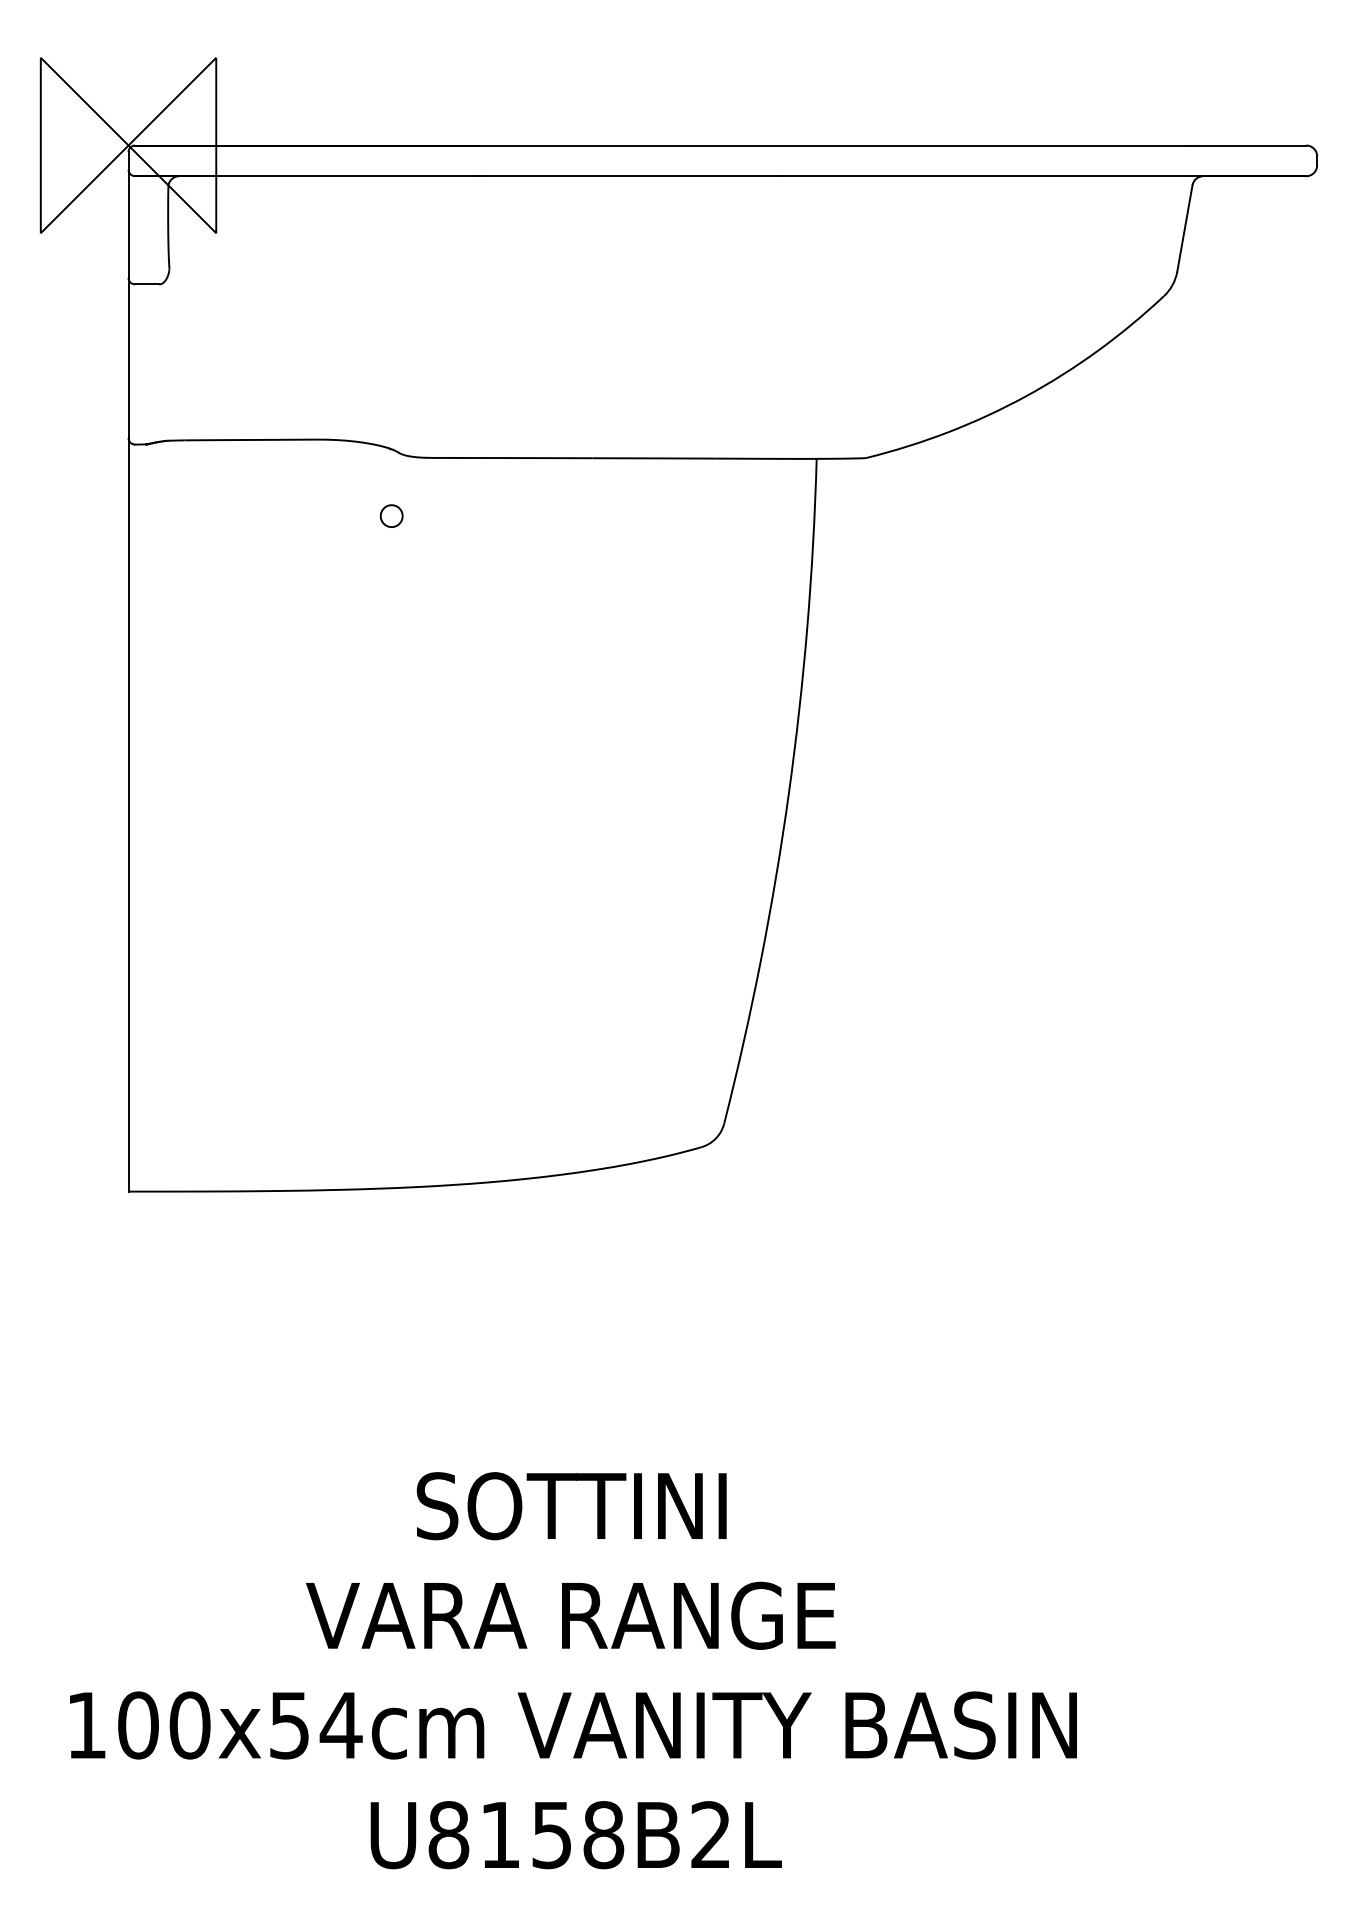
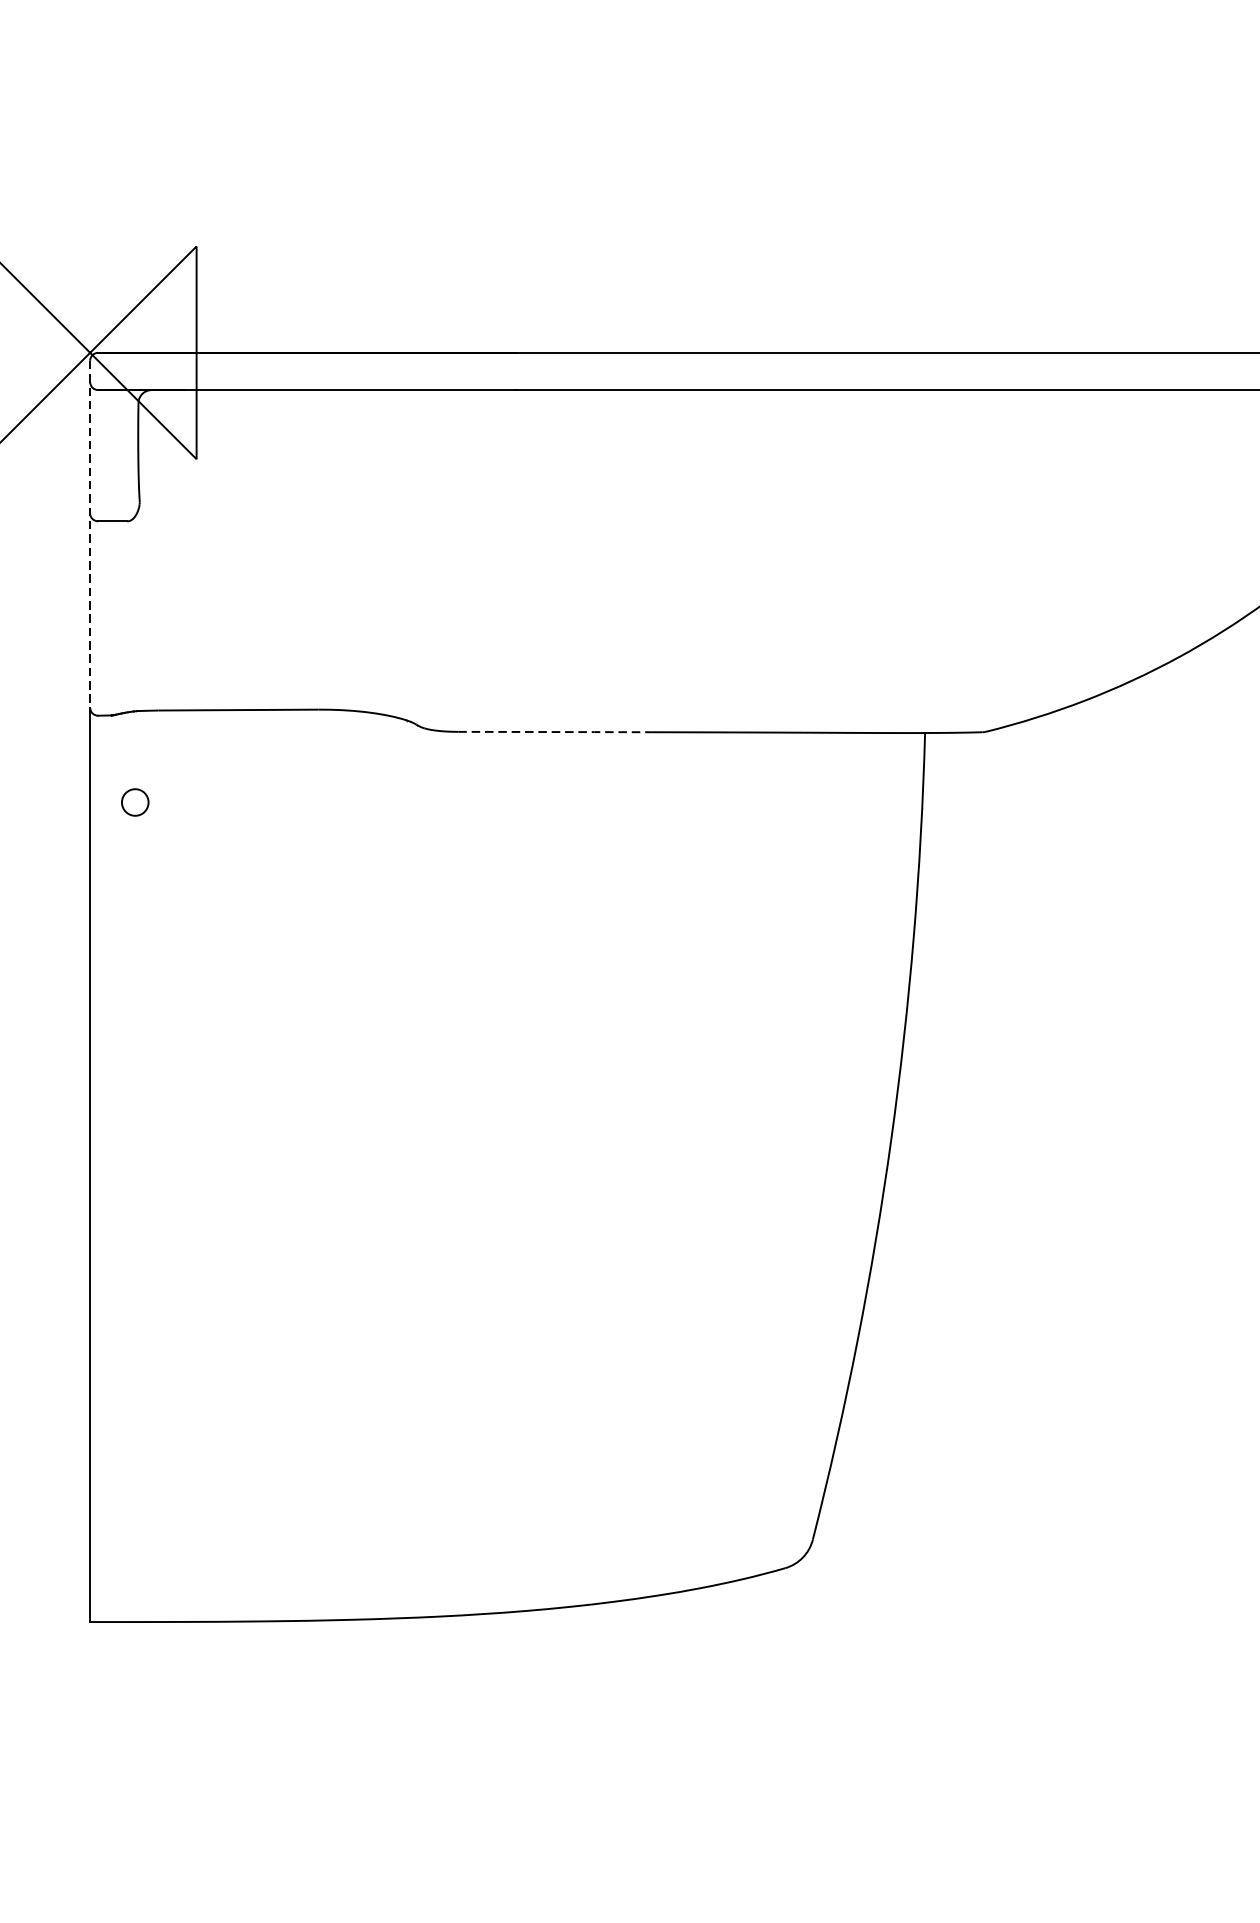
line: (128, 295) -> (90, 534), solid -> dashed
line: (511, 458) -> (554, 732), solid -> dashed
circle: (391, 515) -> (135, 801), moved

